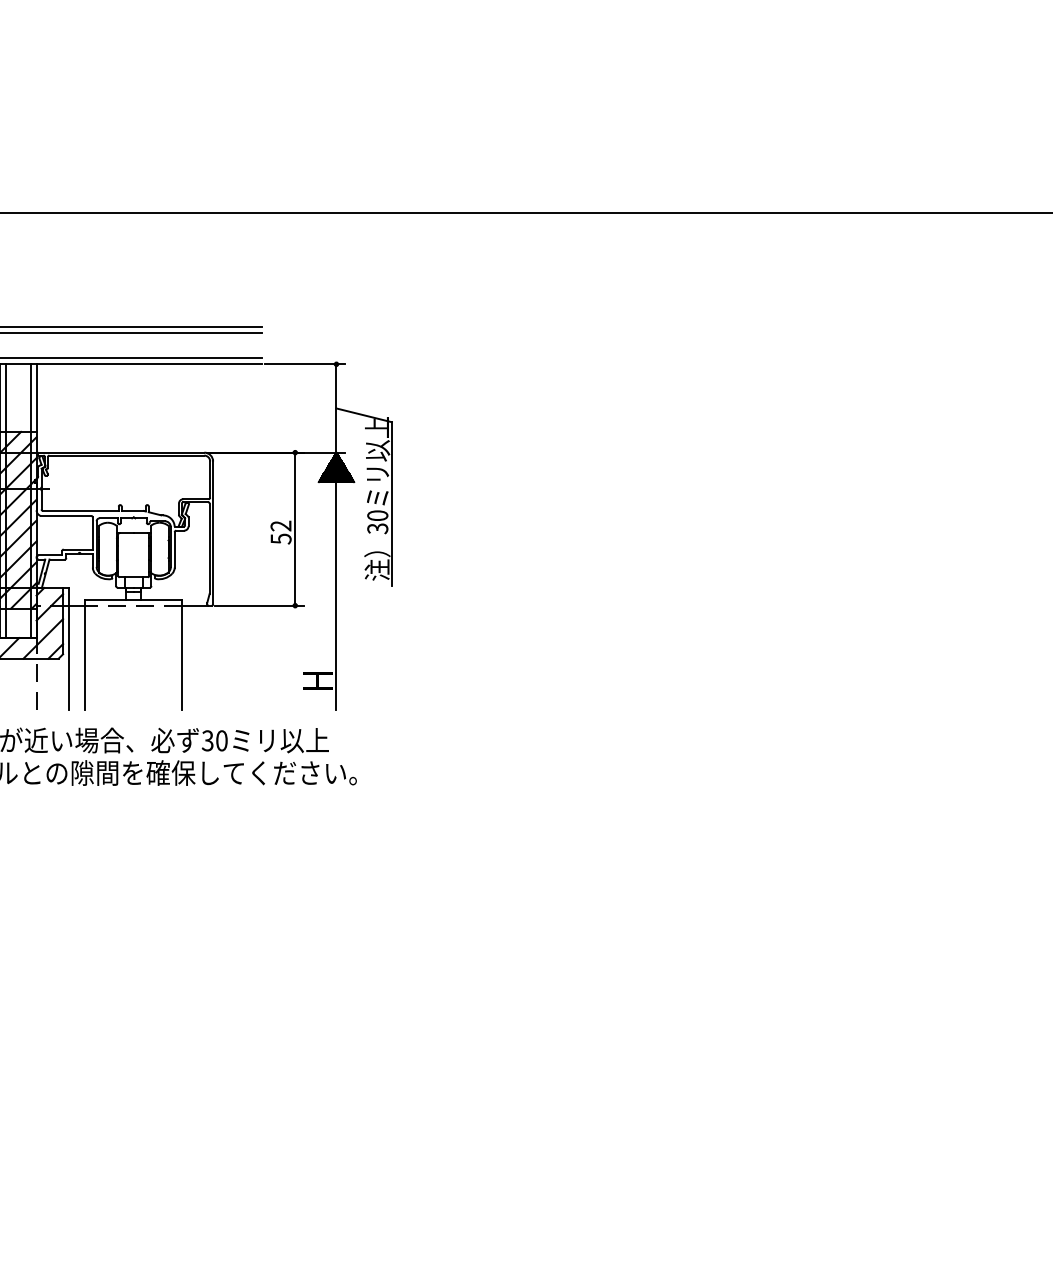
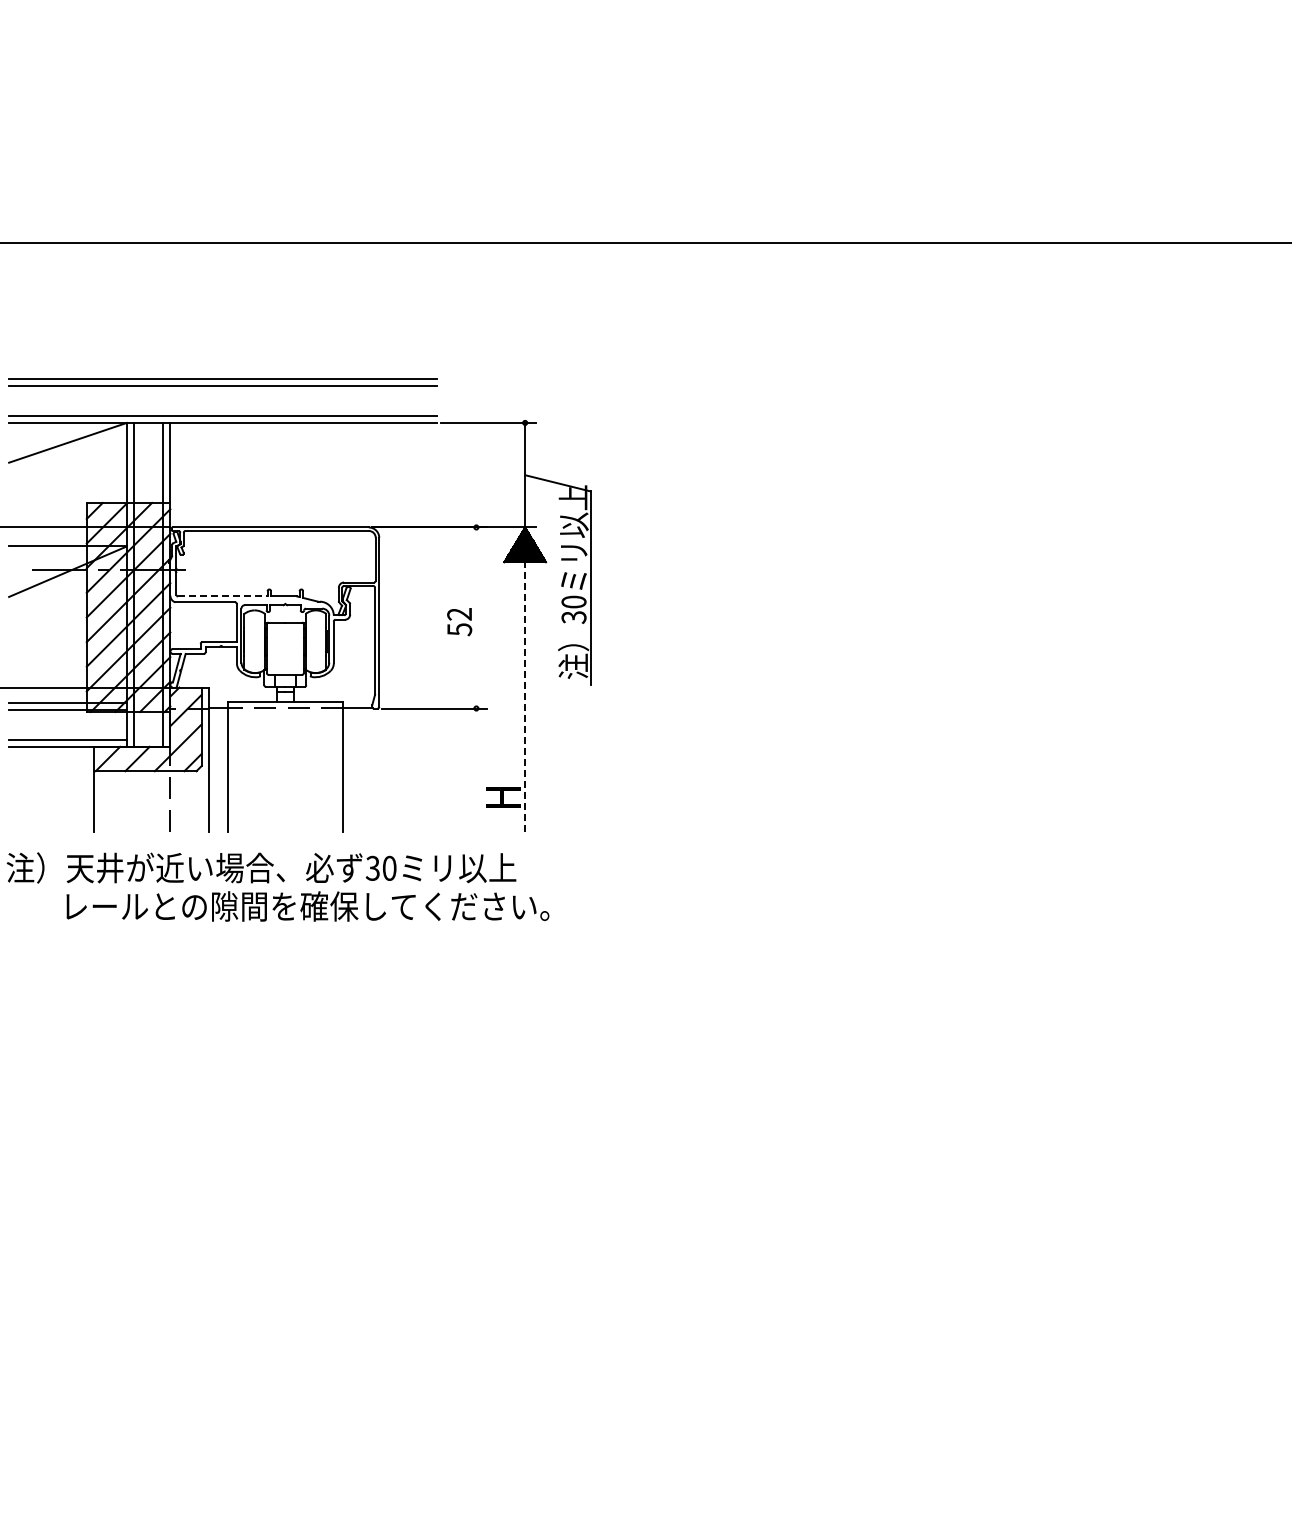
line: (80, 511) -> (222, 596), solid -> dashed
line: (295, 528) -> (476, 617), removed
line: (336, 581) -> (525, 679), solid -> dashed

